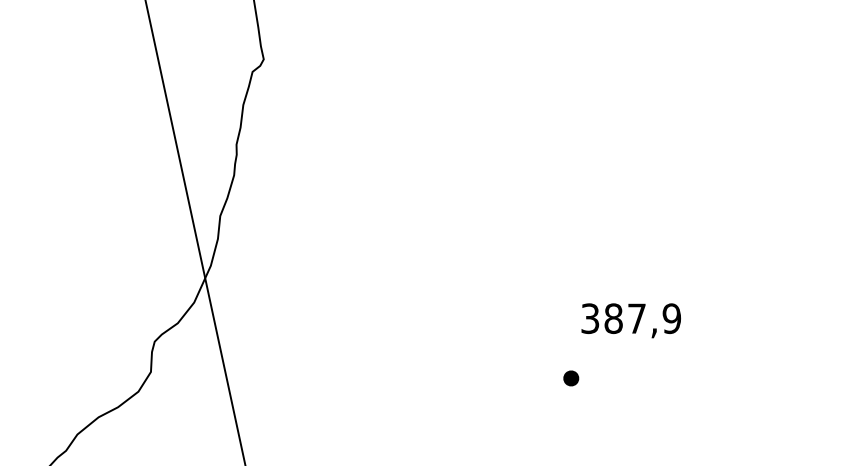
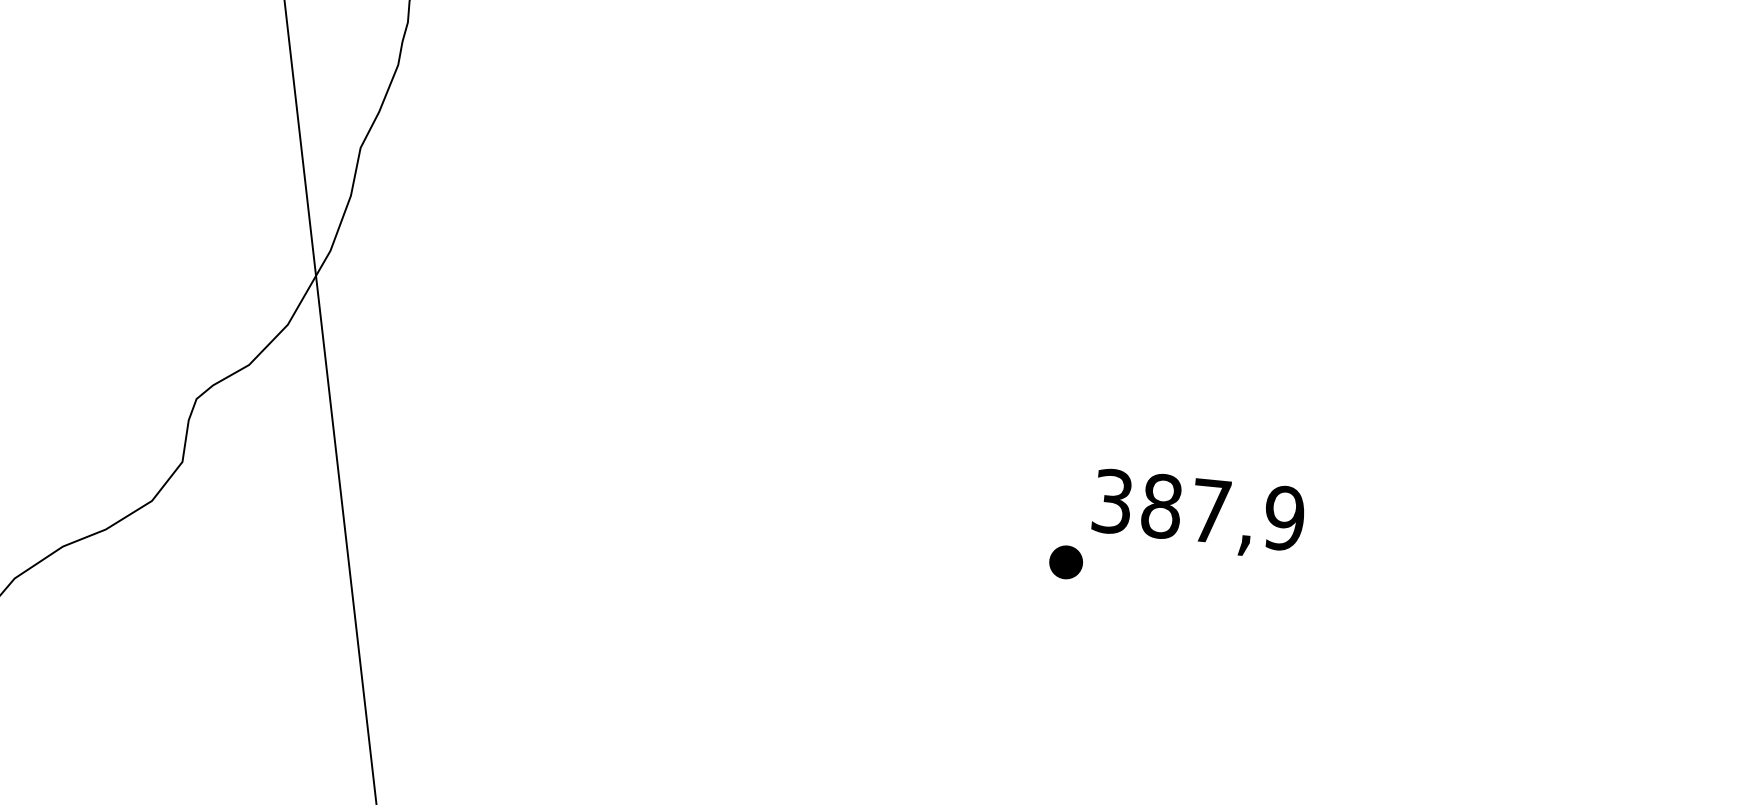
text: (630, 320) -> (1196, 513), moved

